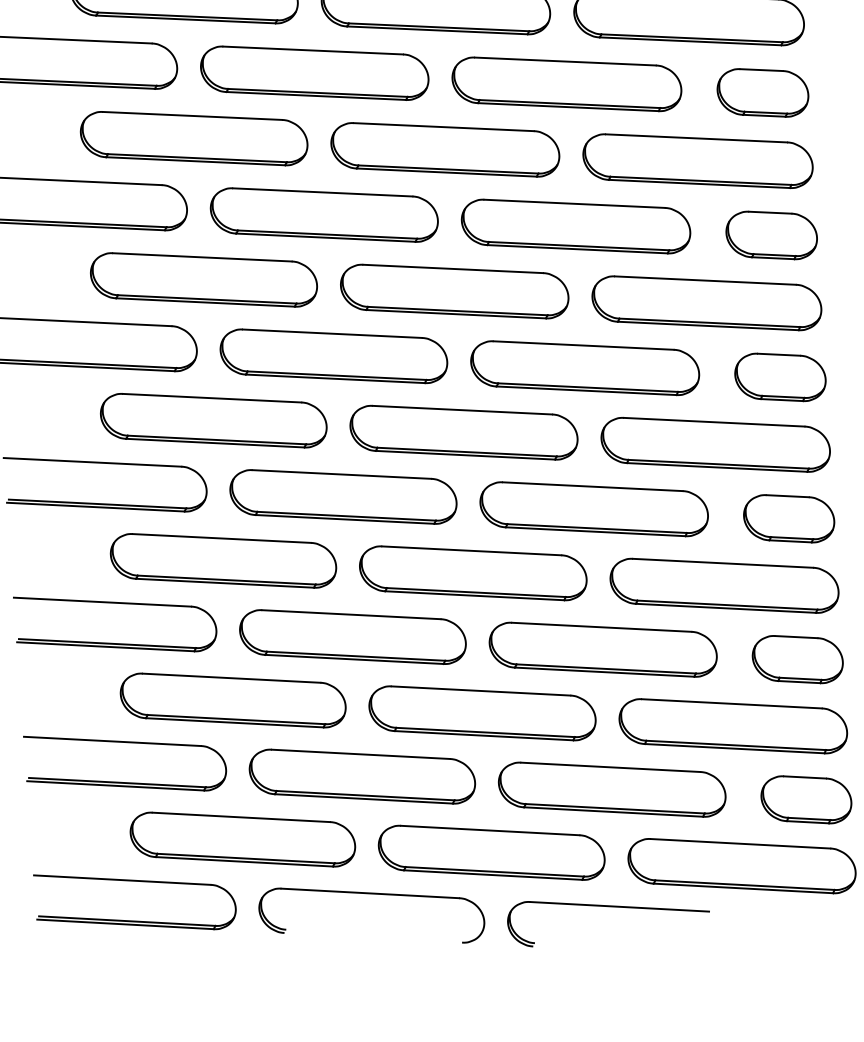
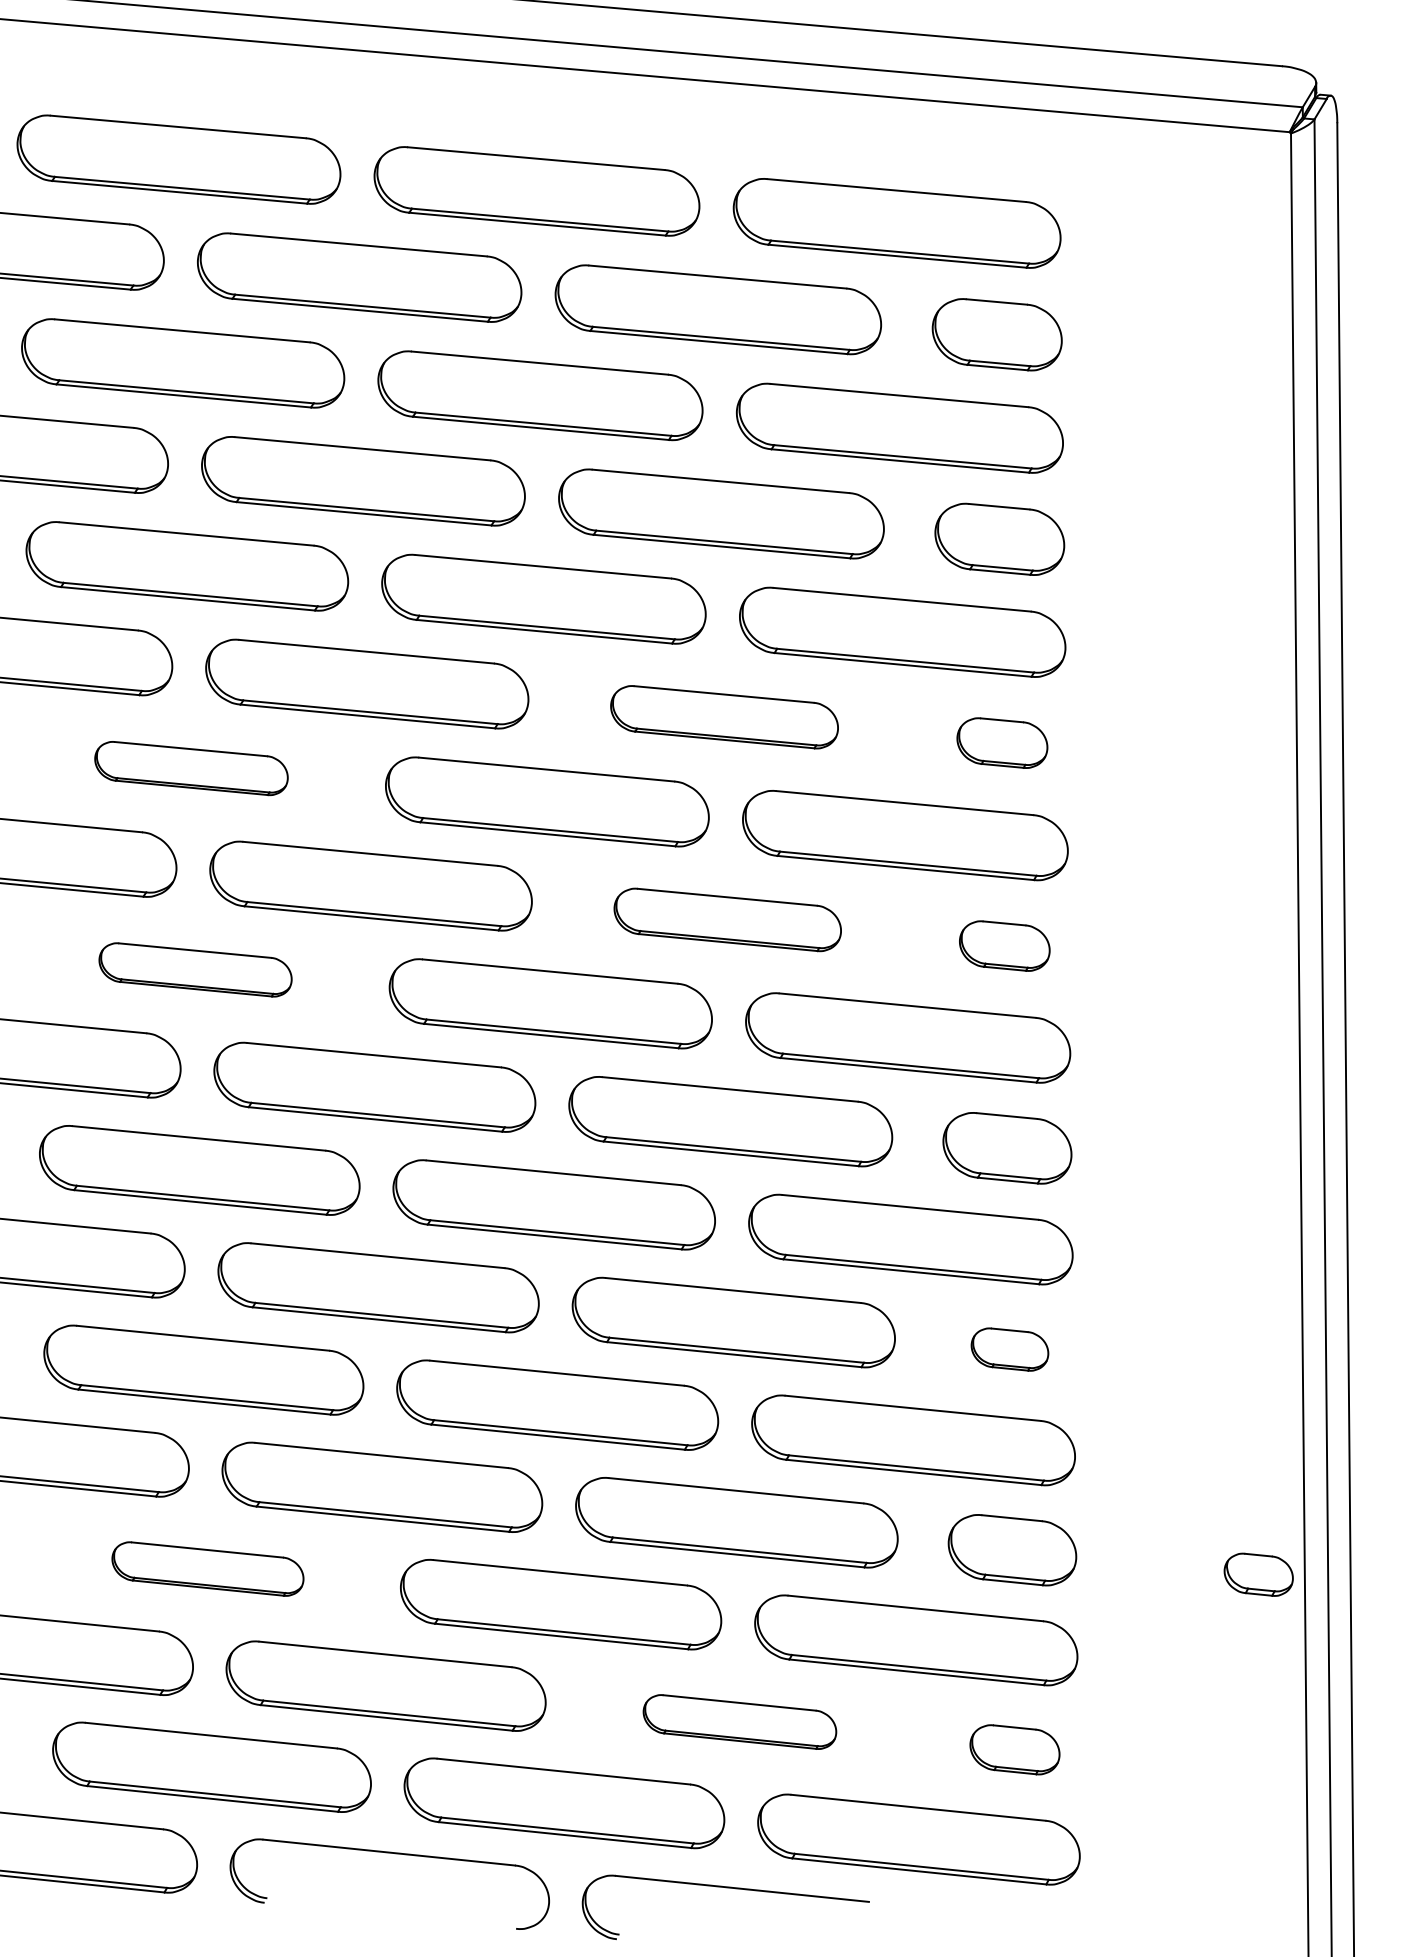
part: (566, 83) -> (724, 716), size x0.7
part: (763, 92) -> (1002, 742), size x0.7
part: (194, 138) -> (191, 768), size x0.6
part: (575, 226) -> (727, 919), size x0.7
part: (771, 235) -> (1004, 945), size x0.7
part: (203, 279) -> (195, 969), size x0.6
part: (788, 518) -> (1009, 1349), size x0.6
part: (232, 700) -> (207, 1568), size x0.6
part: (611, 789) -> (739, 1721), size x0.6
part: (806, 799) -> (1014, 1749), size x0.7

